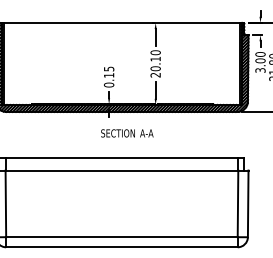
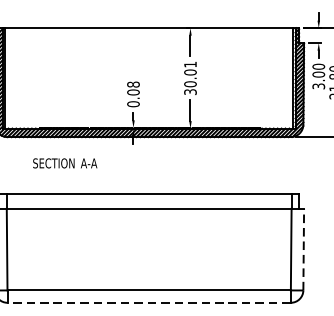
text: (155, 63) -> (190, 77), 20.10 -> 30.01
text: (108, 71) -> (132, 87), 0.15 -> 0.08
text: (127, 133) -> (65, 163), moved
line: (248, 203) -> (304, 249), solid -> dashed
line: (121, 247) -> (148, 303), solid -> dashed

